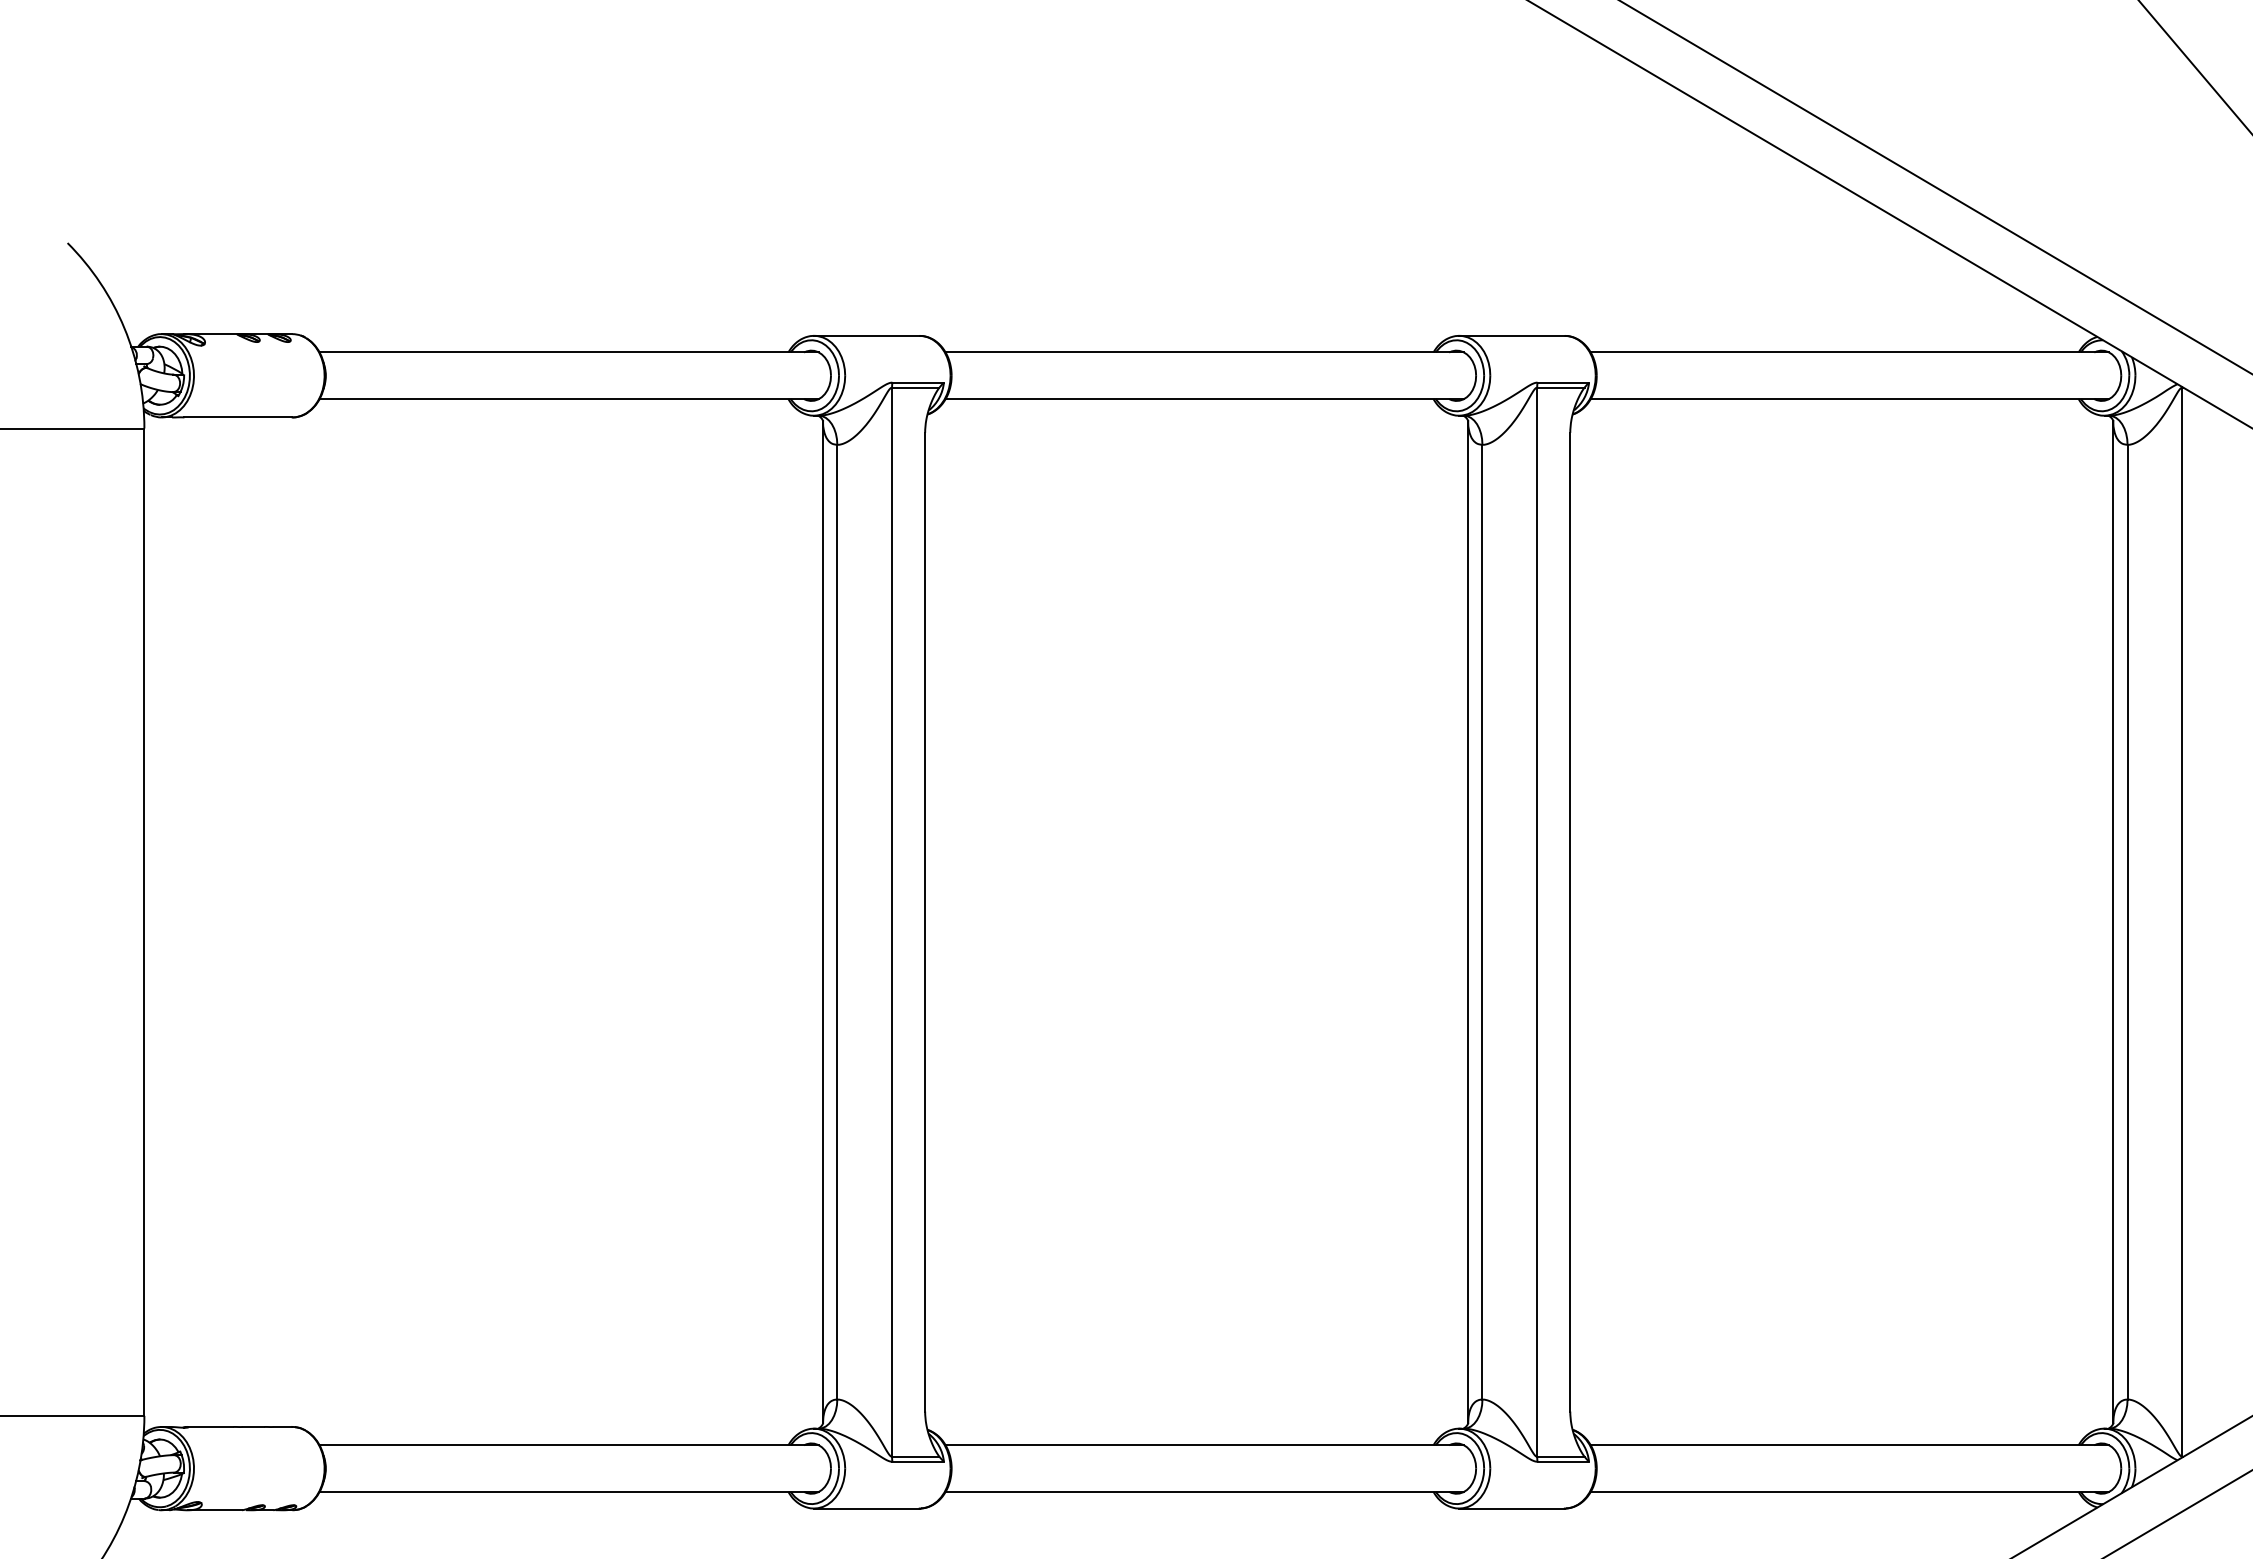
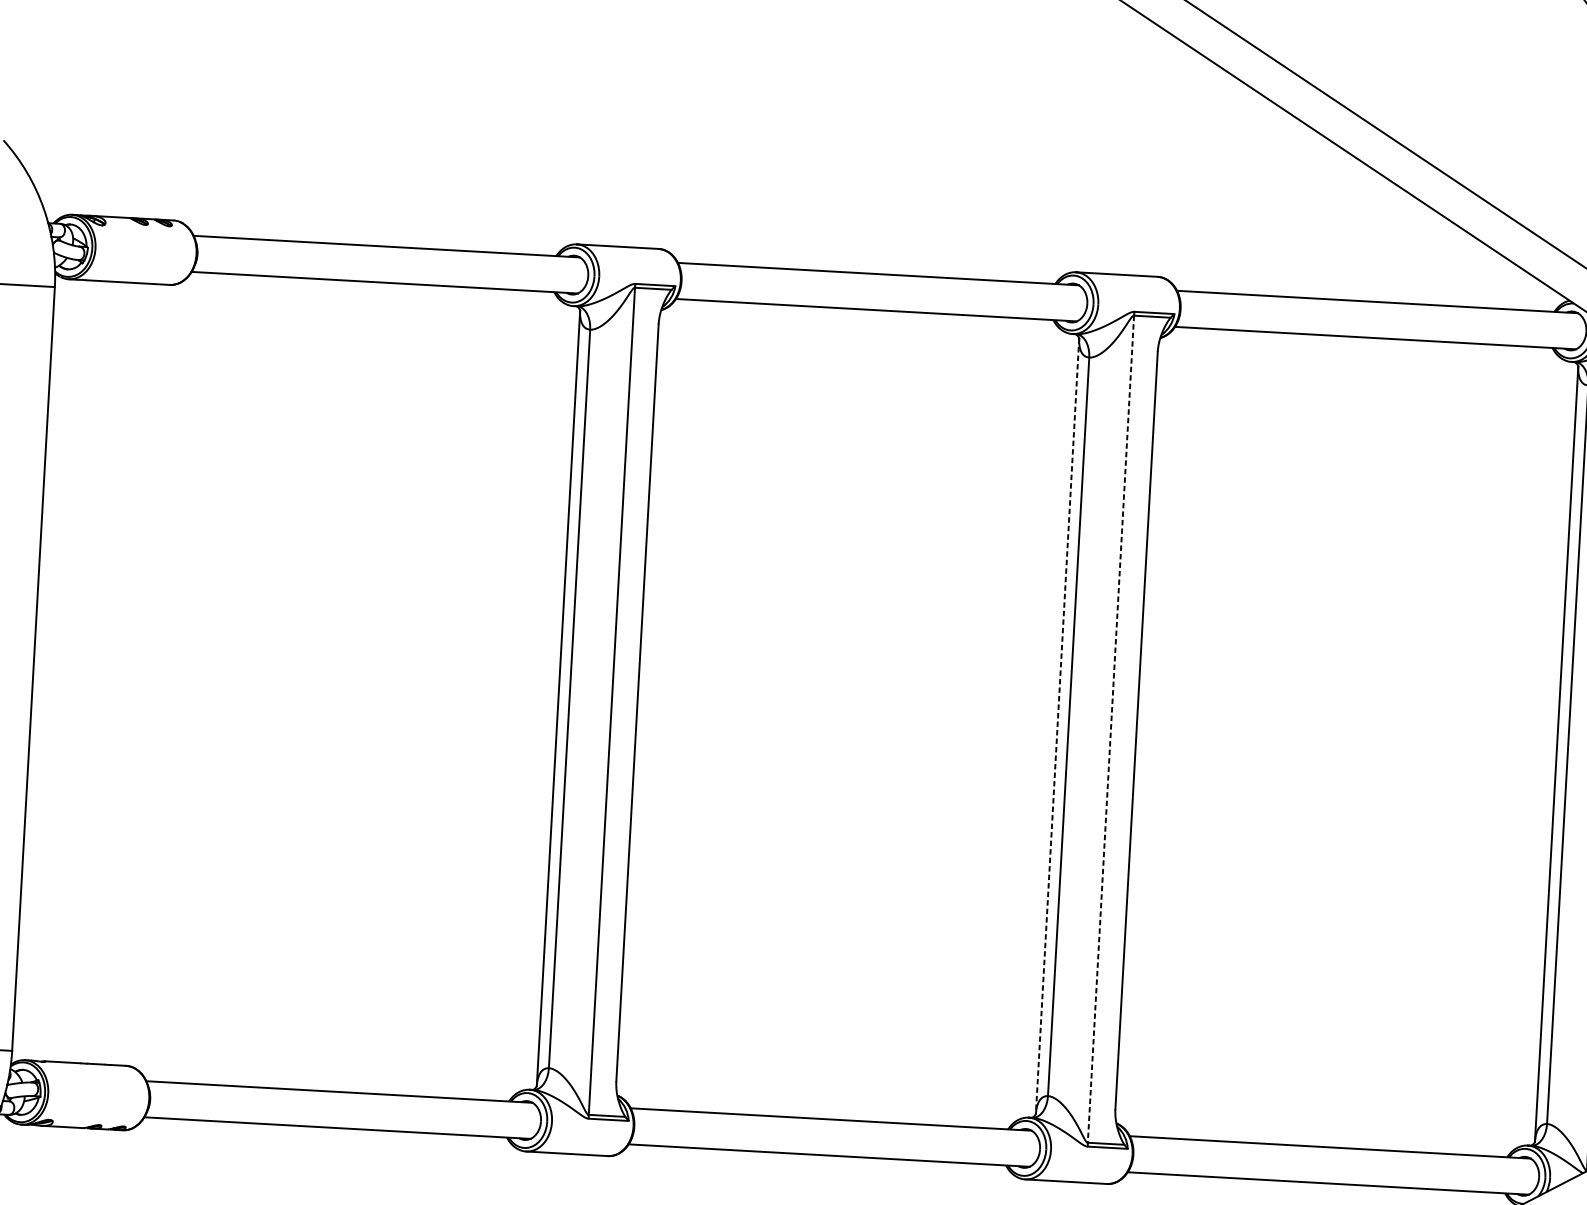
line: (1468, 922) -> (1057, 726), solid -> dashed
line: (1537, 922) -> (1111, 729), solid -> dashed

